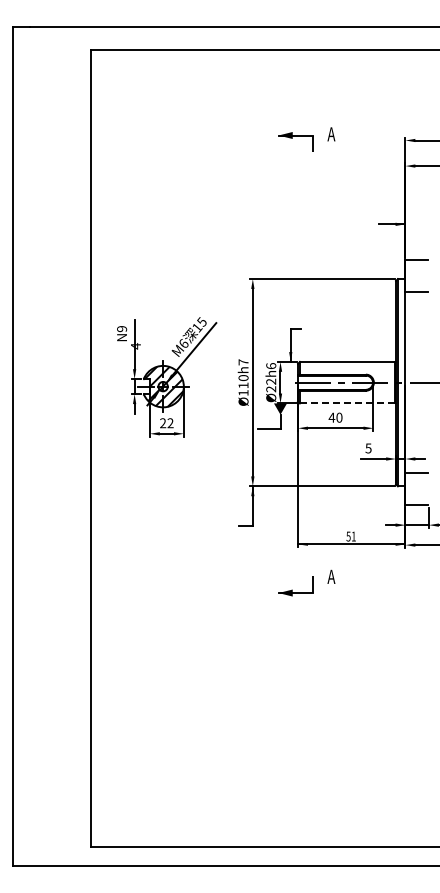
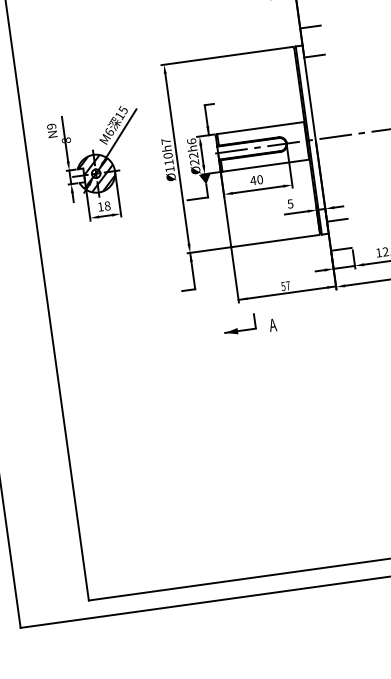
text: (135, 346) -> (66, 140), 4 -> 8
line: (347, 403) -> (265, 165), dashed -> solid
text: (166, 423) -> (103, 206), 22 -> 18
text: (353, 536) -> (287, 285), 51 -> 57
part: (295, 586) -> (239, 324), moved

